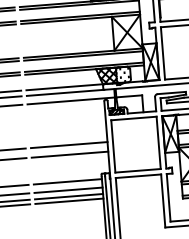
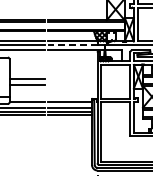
line: (66, 93) -> (73, 45), solid -> dashed
line: (68, 144) -> (72, 78), removed
line: (69, 154) -> (72, 84), removed

